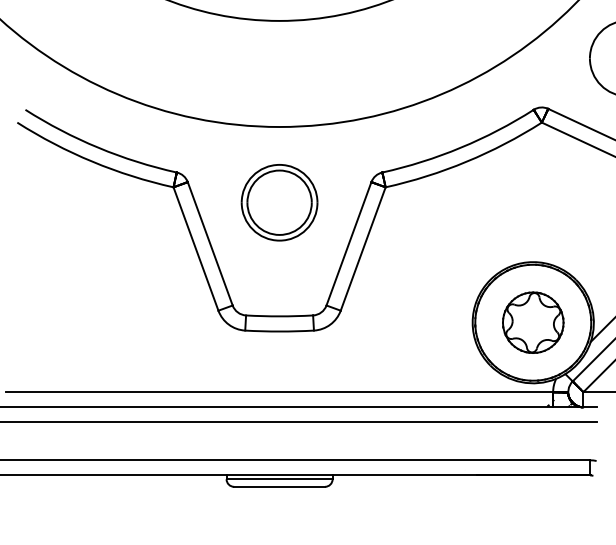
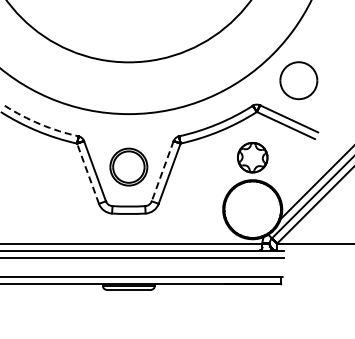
arc: (98, 148) -> (40, 124), solid -> dashed
part: (278, 201) -> (128, 166), moved
line: (348, 244) -> (162, 171), solid -> dashed
line: (194, 248) -> (87, 173), solid -> dashed
part: (532, 322) -> (252, 157), moved

